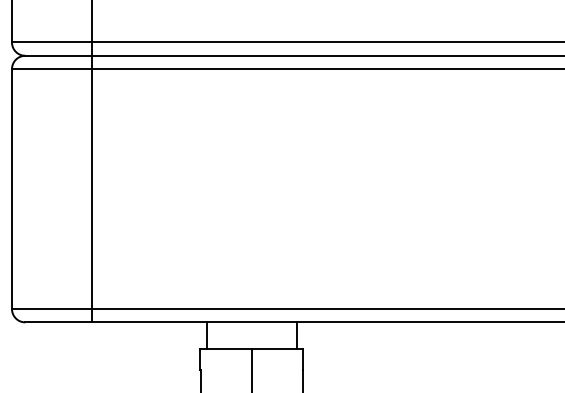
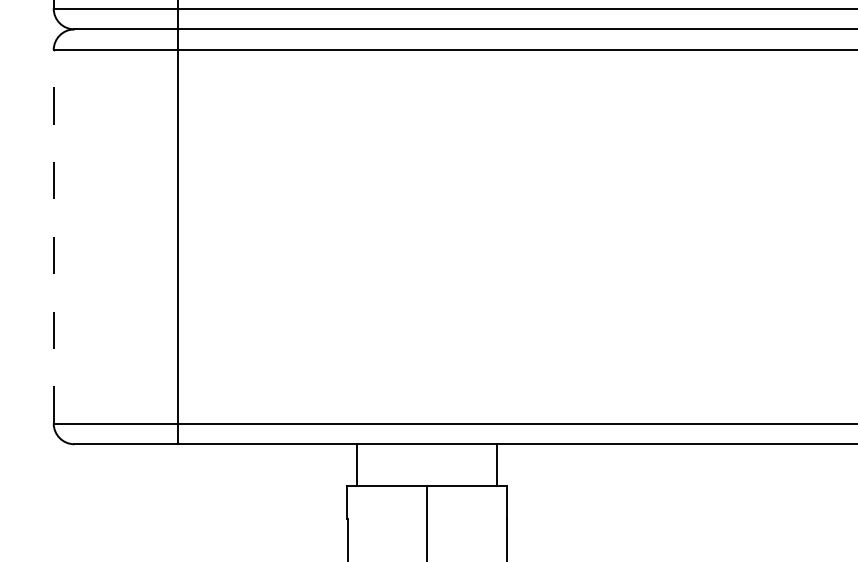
line: (12, 189) -> (54, 237), solid -> dashed

